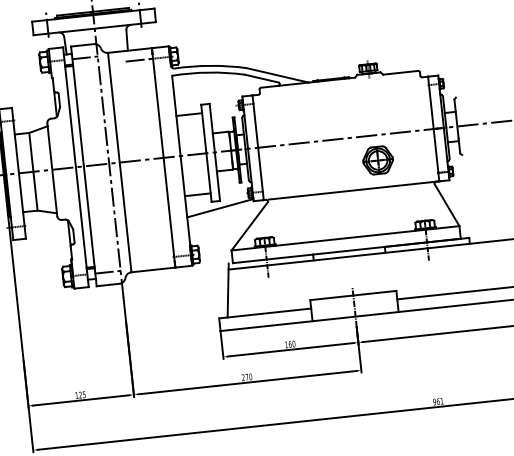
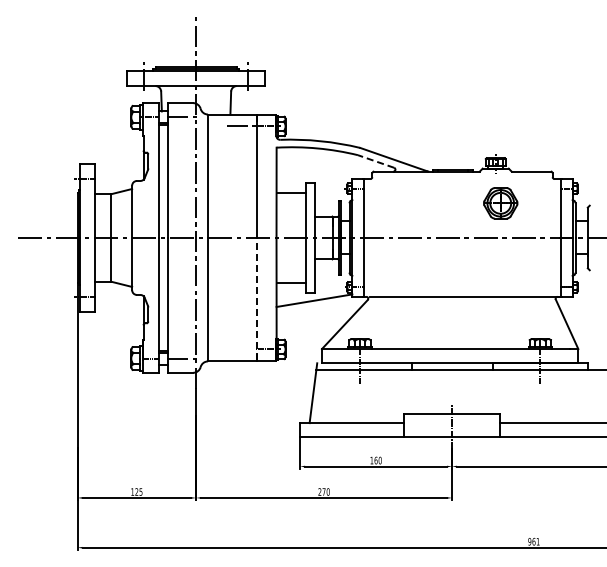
line: (261, 78) -> (375, 161), solid -> dashed
part: (377, 160) -> (500, 203), moved
line: (169, 211) -> (257, 298), solid -> dashed

